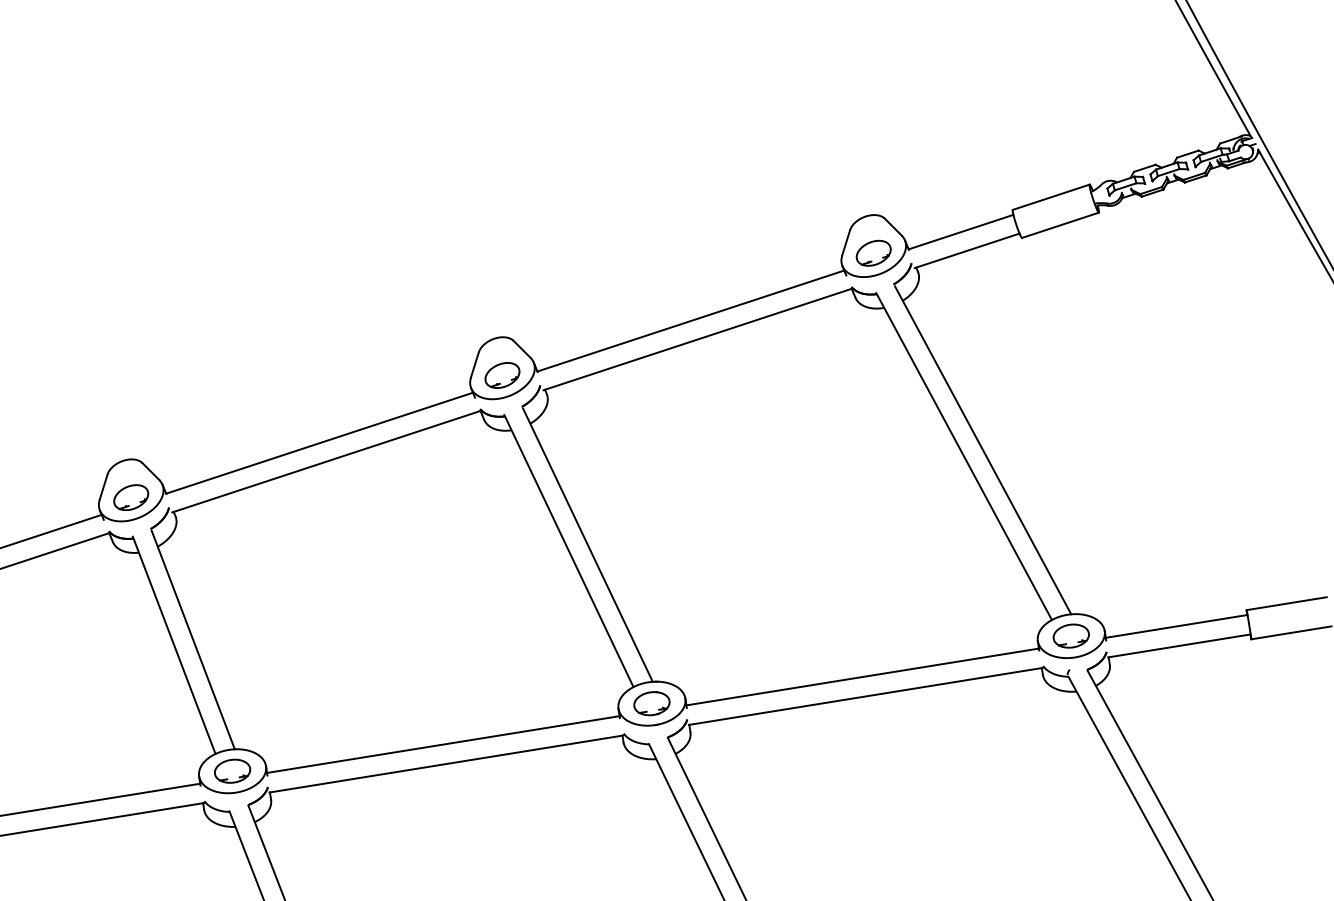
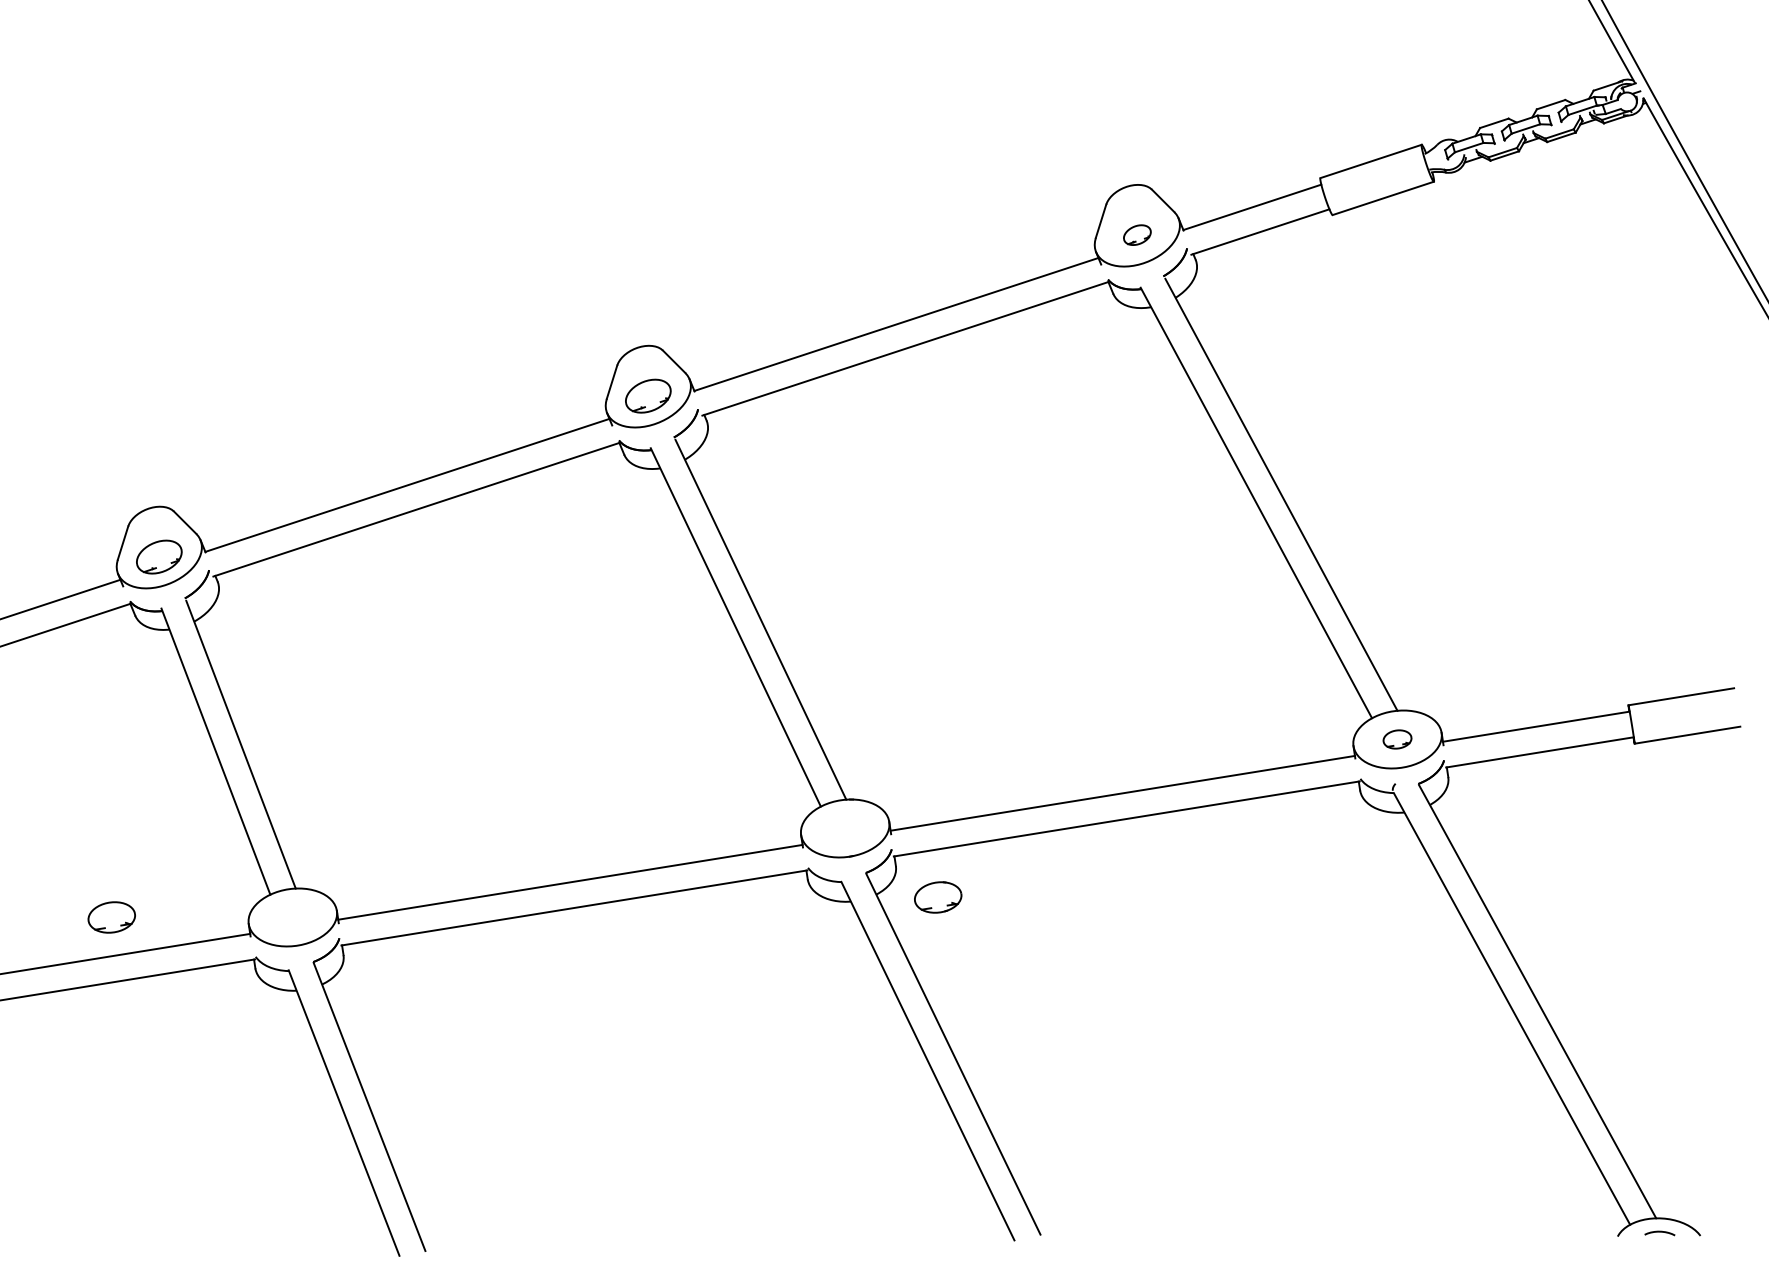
part: (873, 252) -> (1137, 234), size x0.6
part: (1071, 636) -> (1397, 739), size x0.6
part: (652, 703) -> (938, 897), moved
part: (232, 771) -> (111, 917), moved

